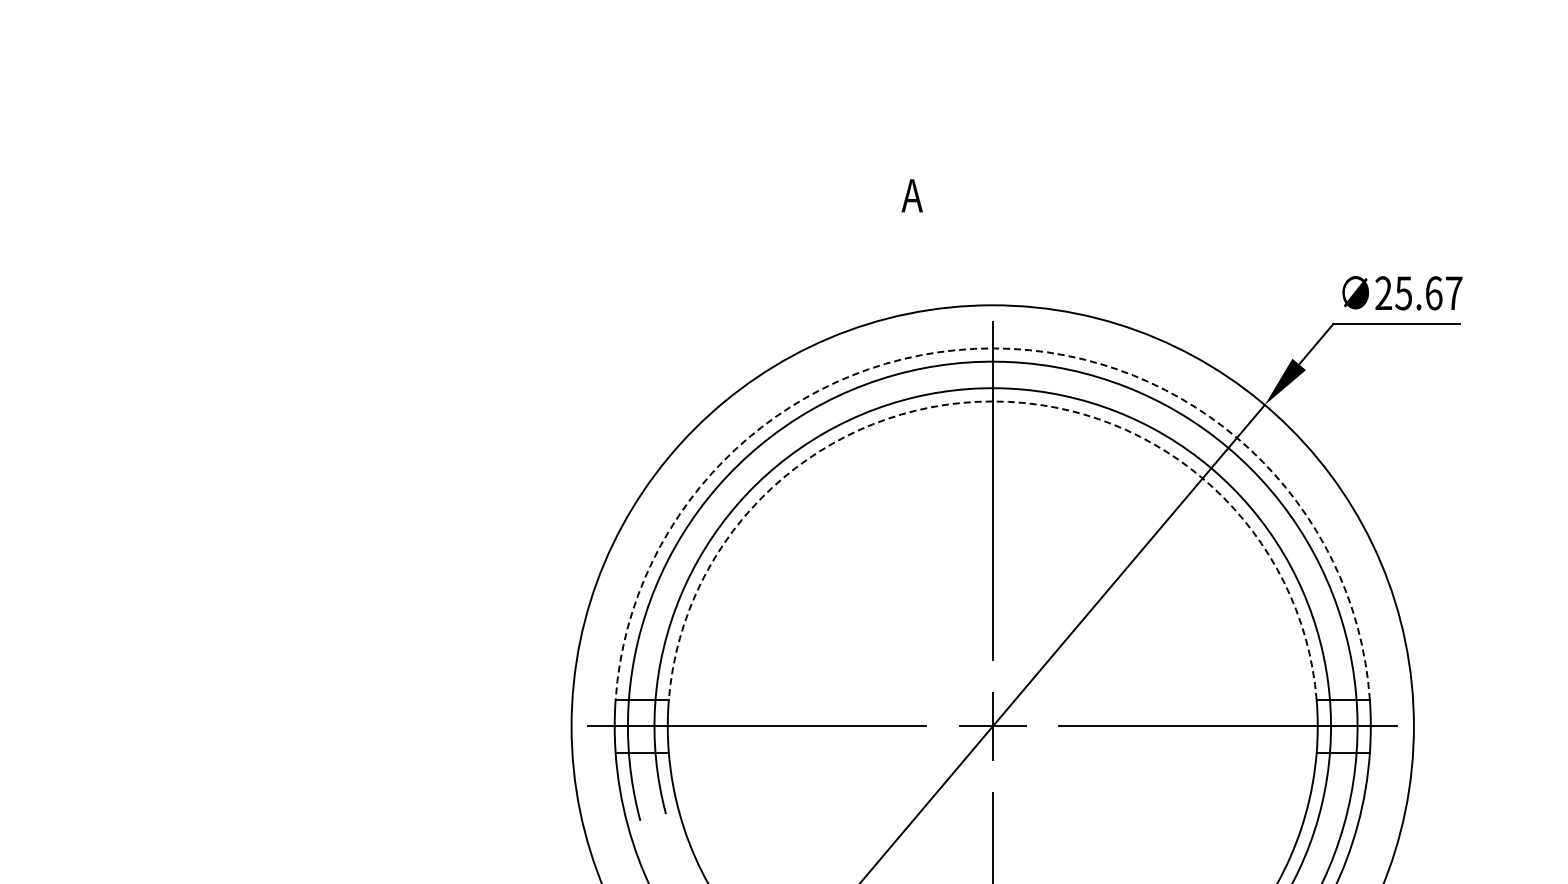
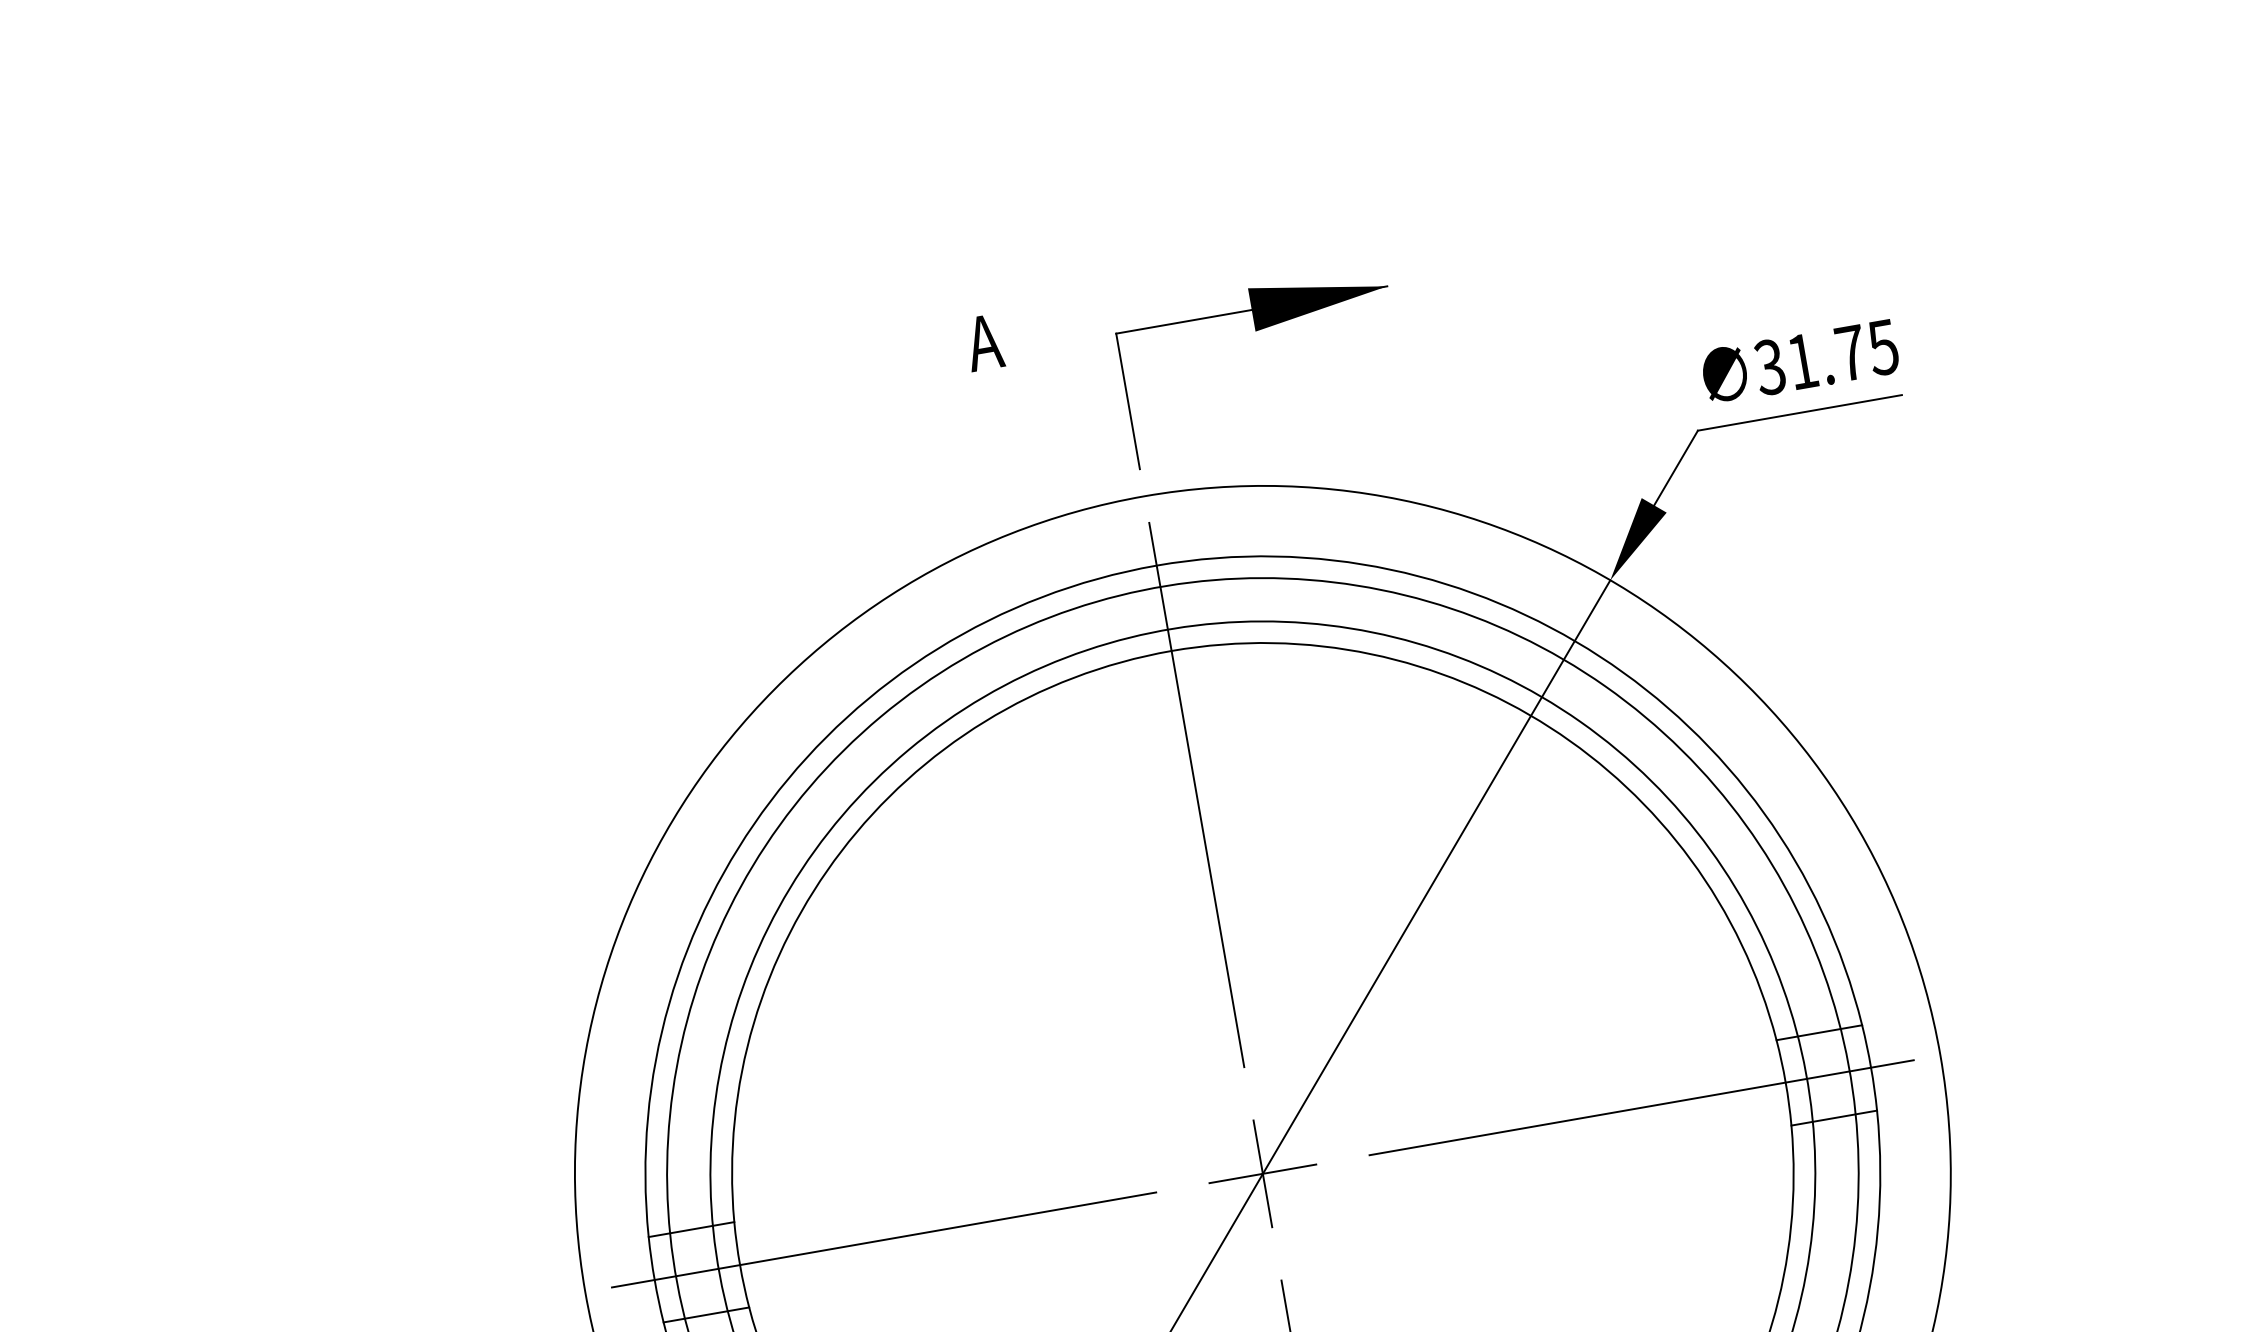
part: (1077, 217) -> (1256, 331), added
text: (1418, 293) -> (1826, 357), 25.67 -> 31.75
arc: (992, 348) -> (1156, 565), dashed -> solid
arc: (992, 401) -> (1171, 651), dashed -> solid

